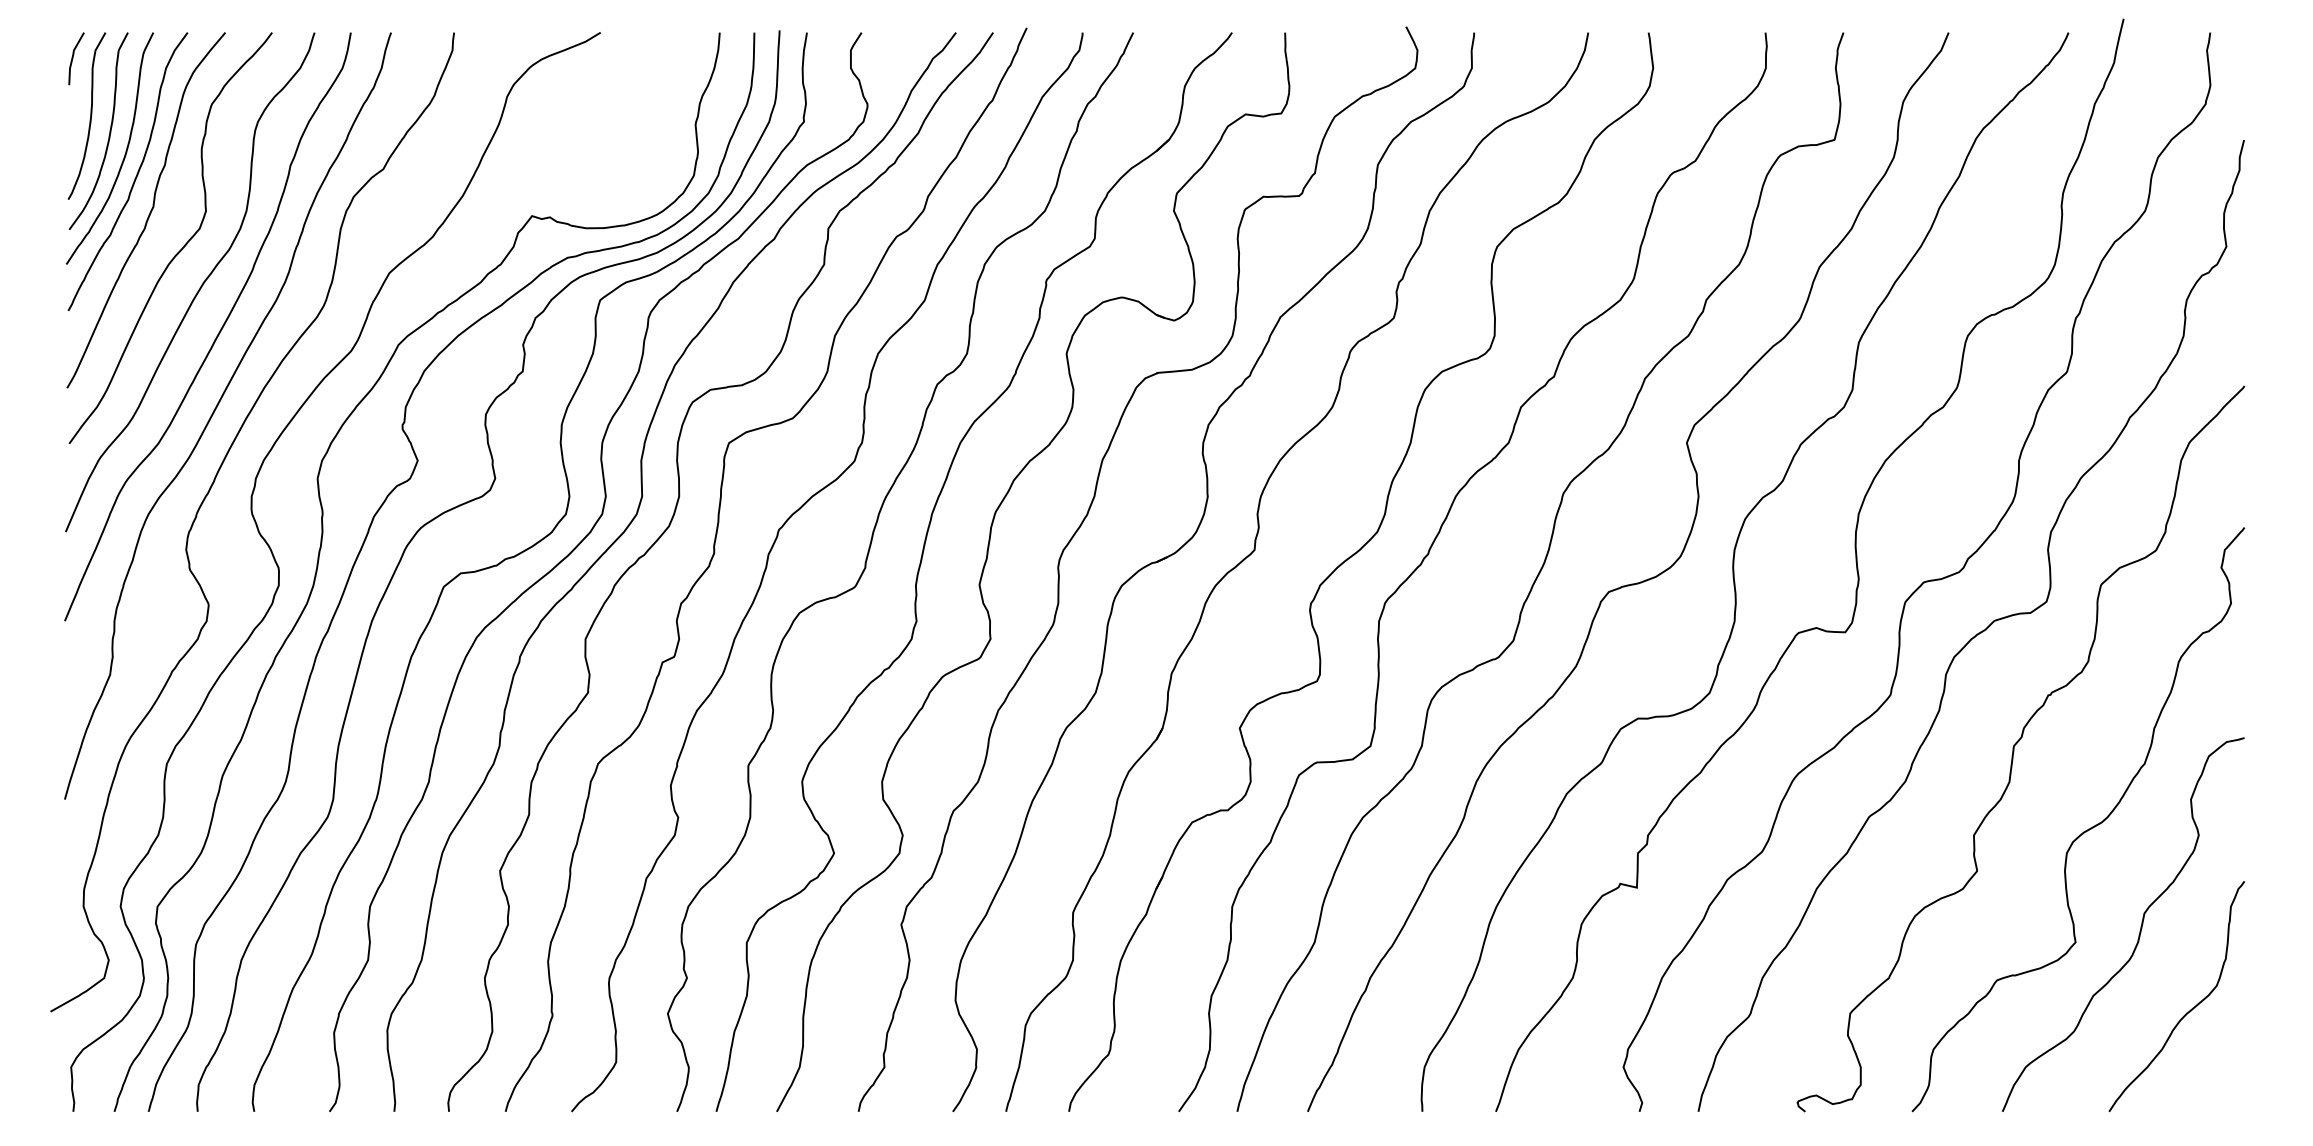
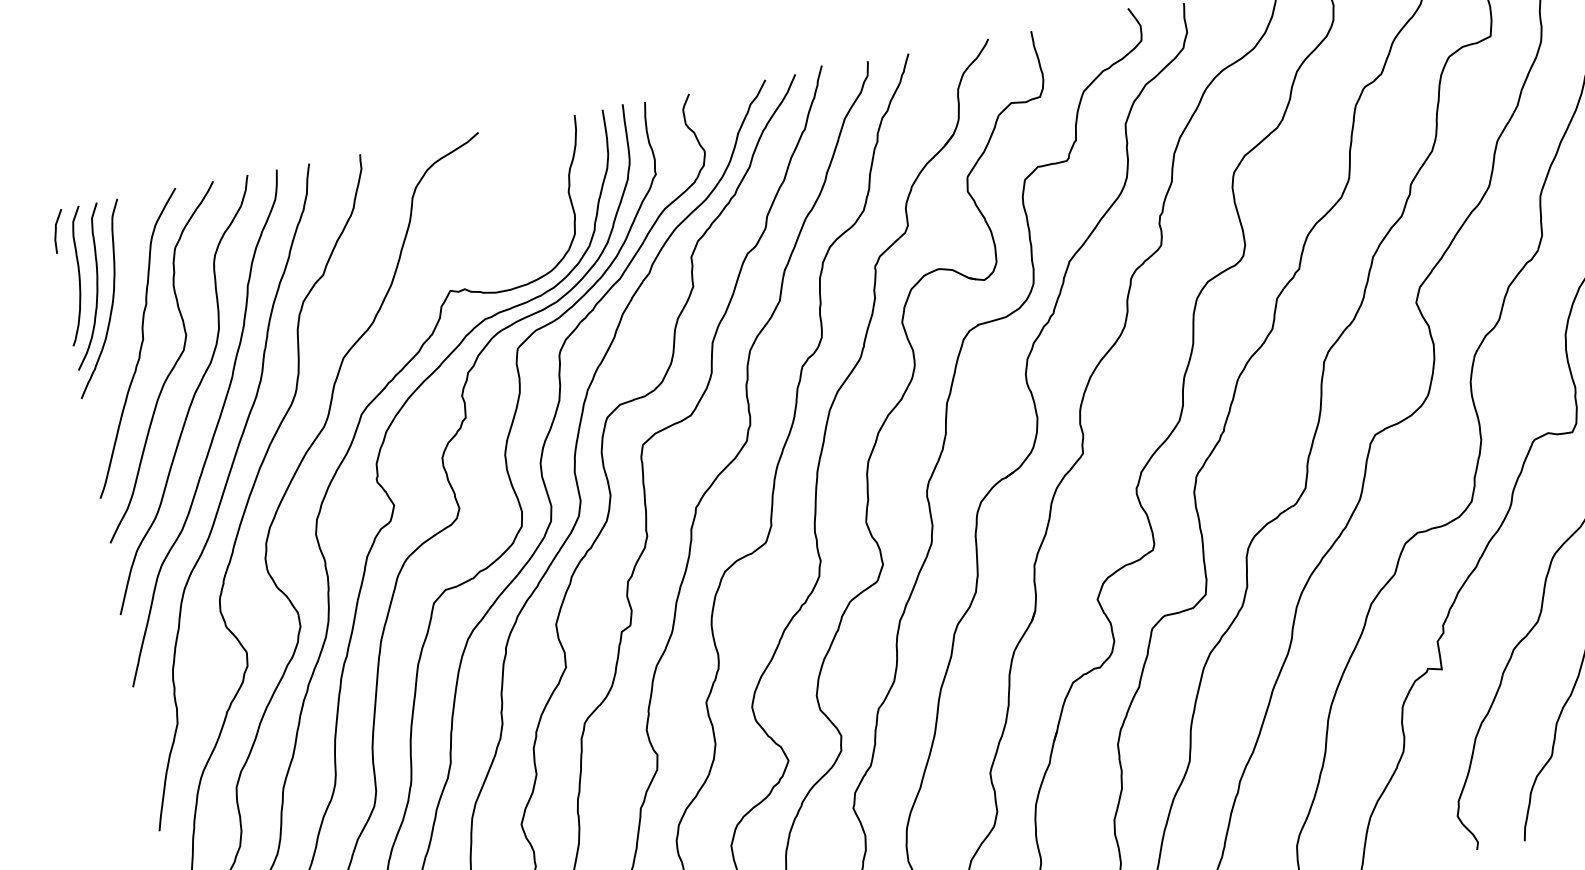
curve: (136, 173) -> (124, 315), removed

